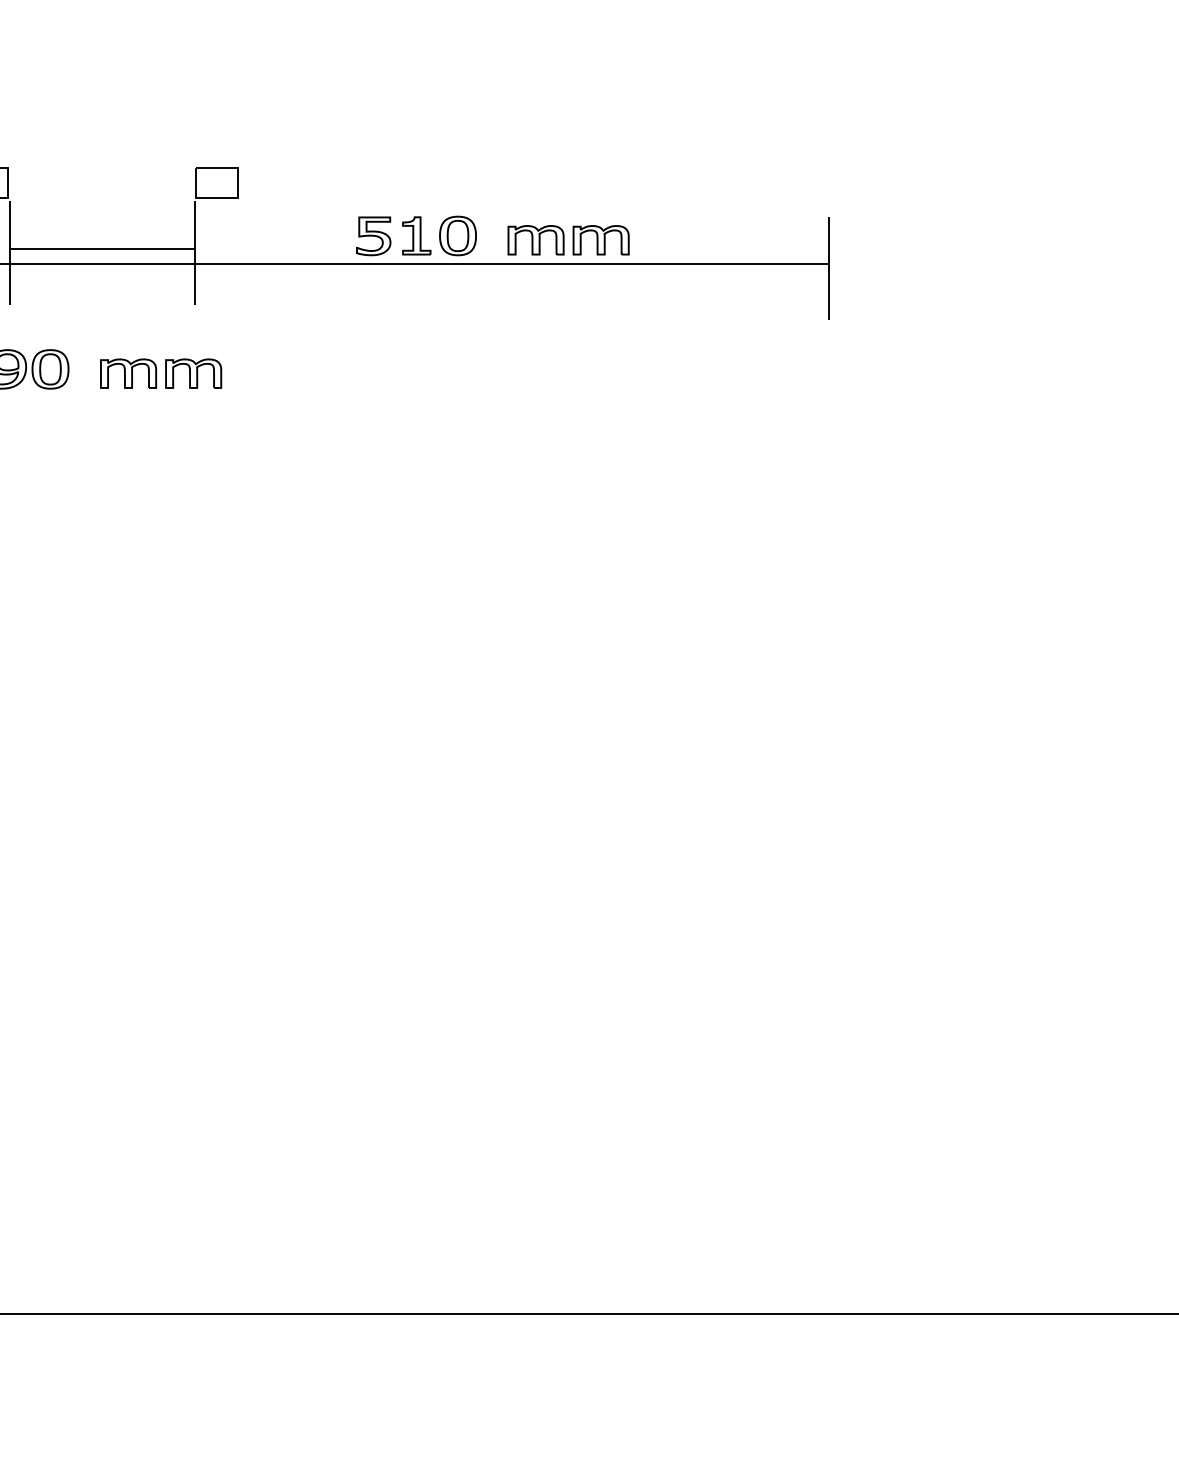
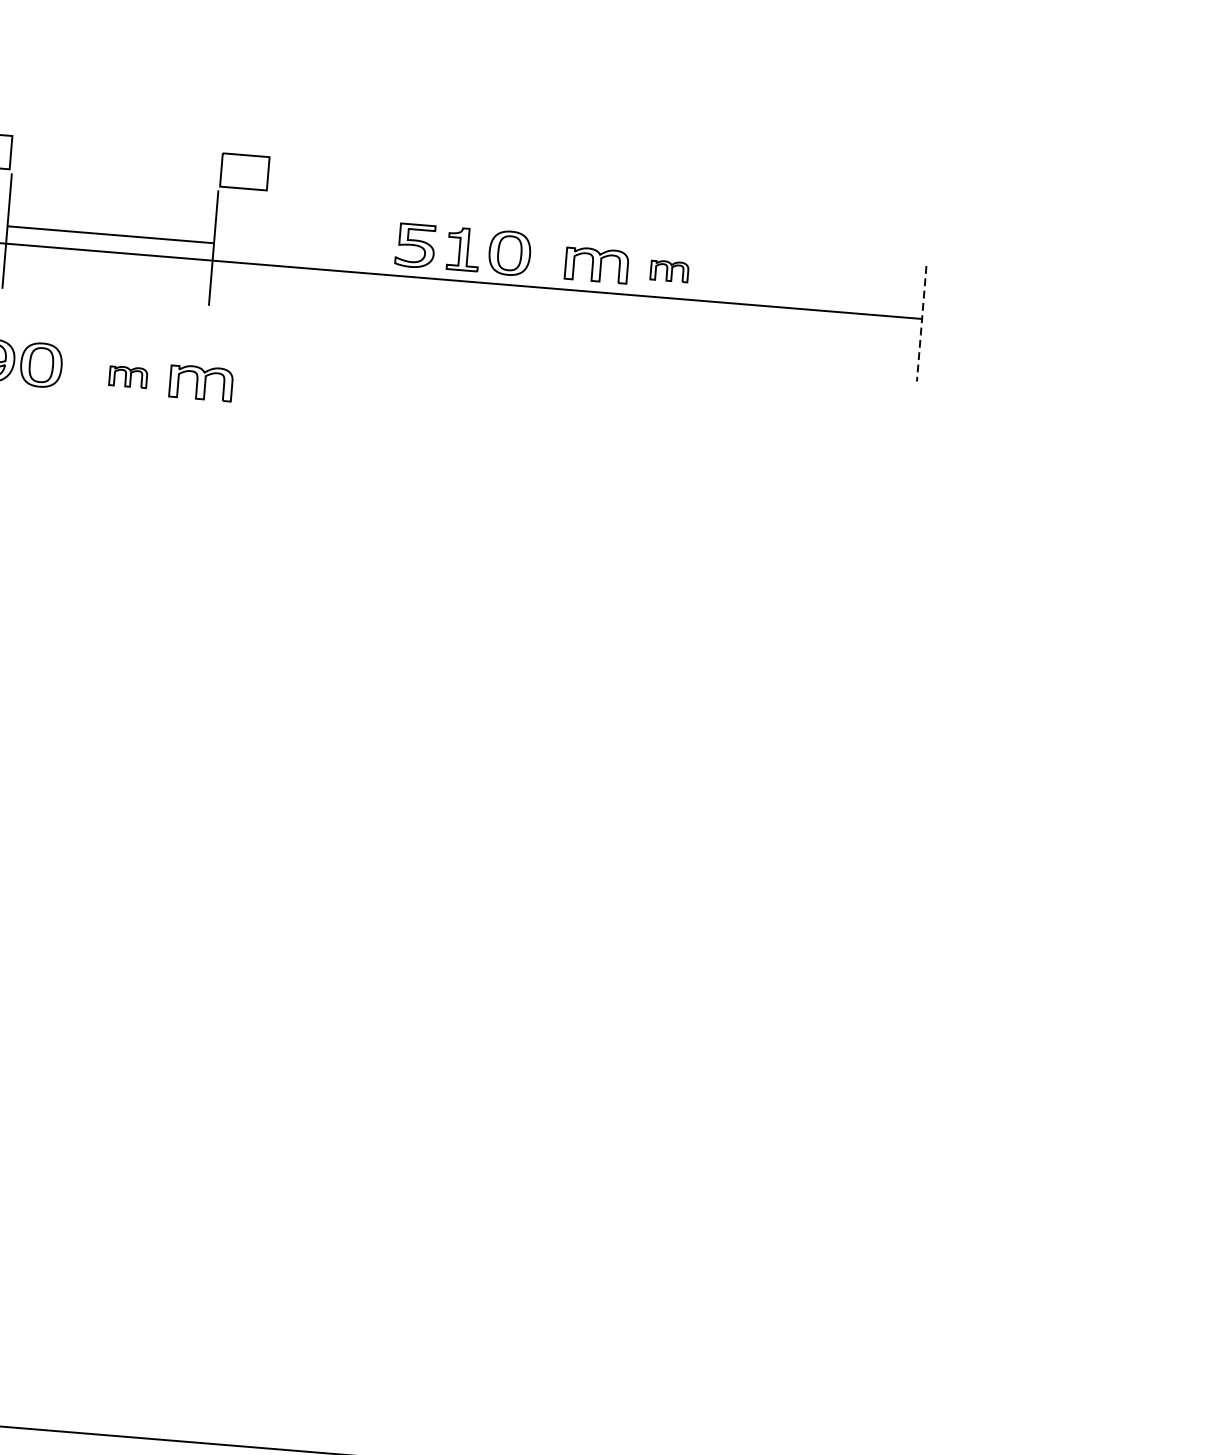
part: (600, 240) -> (668, 271), size x0.6
line: (828, 268) -> (921, 323), solid -> dashed
part: (128, 373) -> (128, 376), size x0.6

